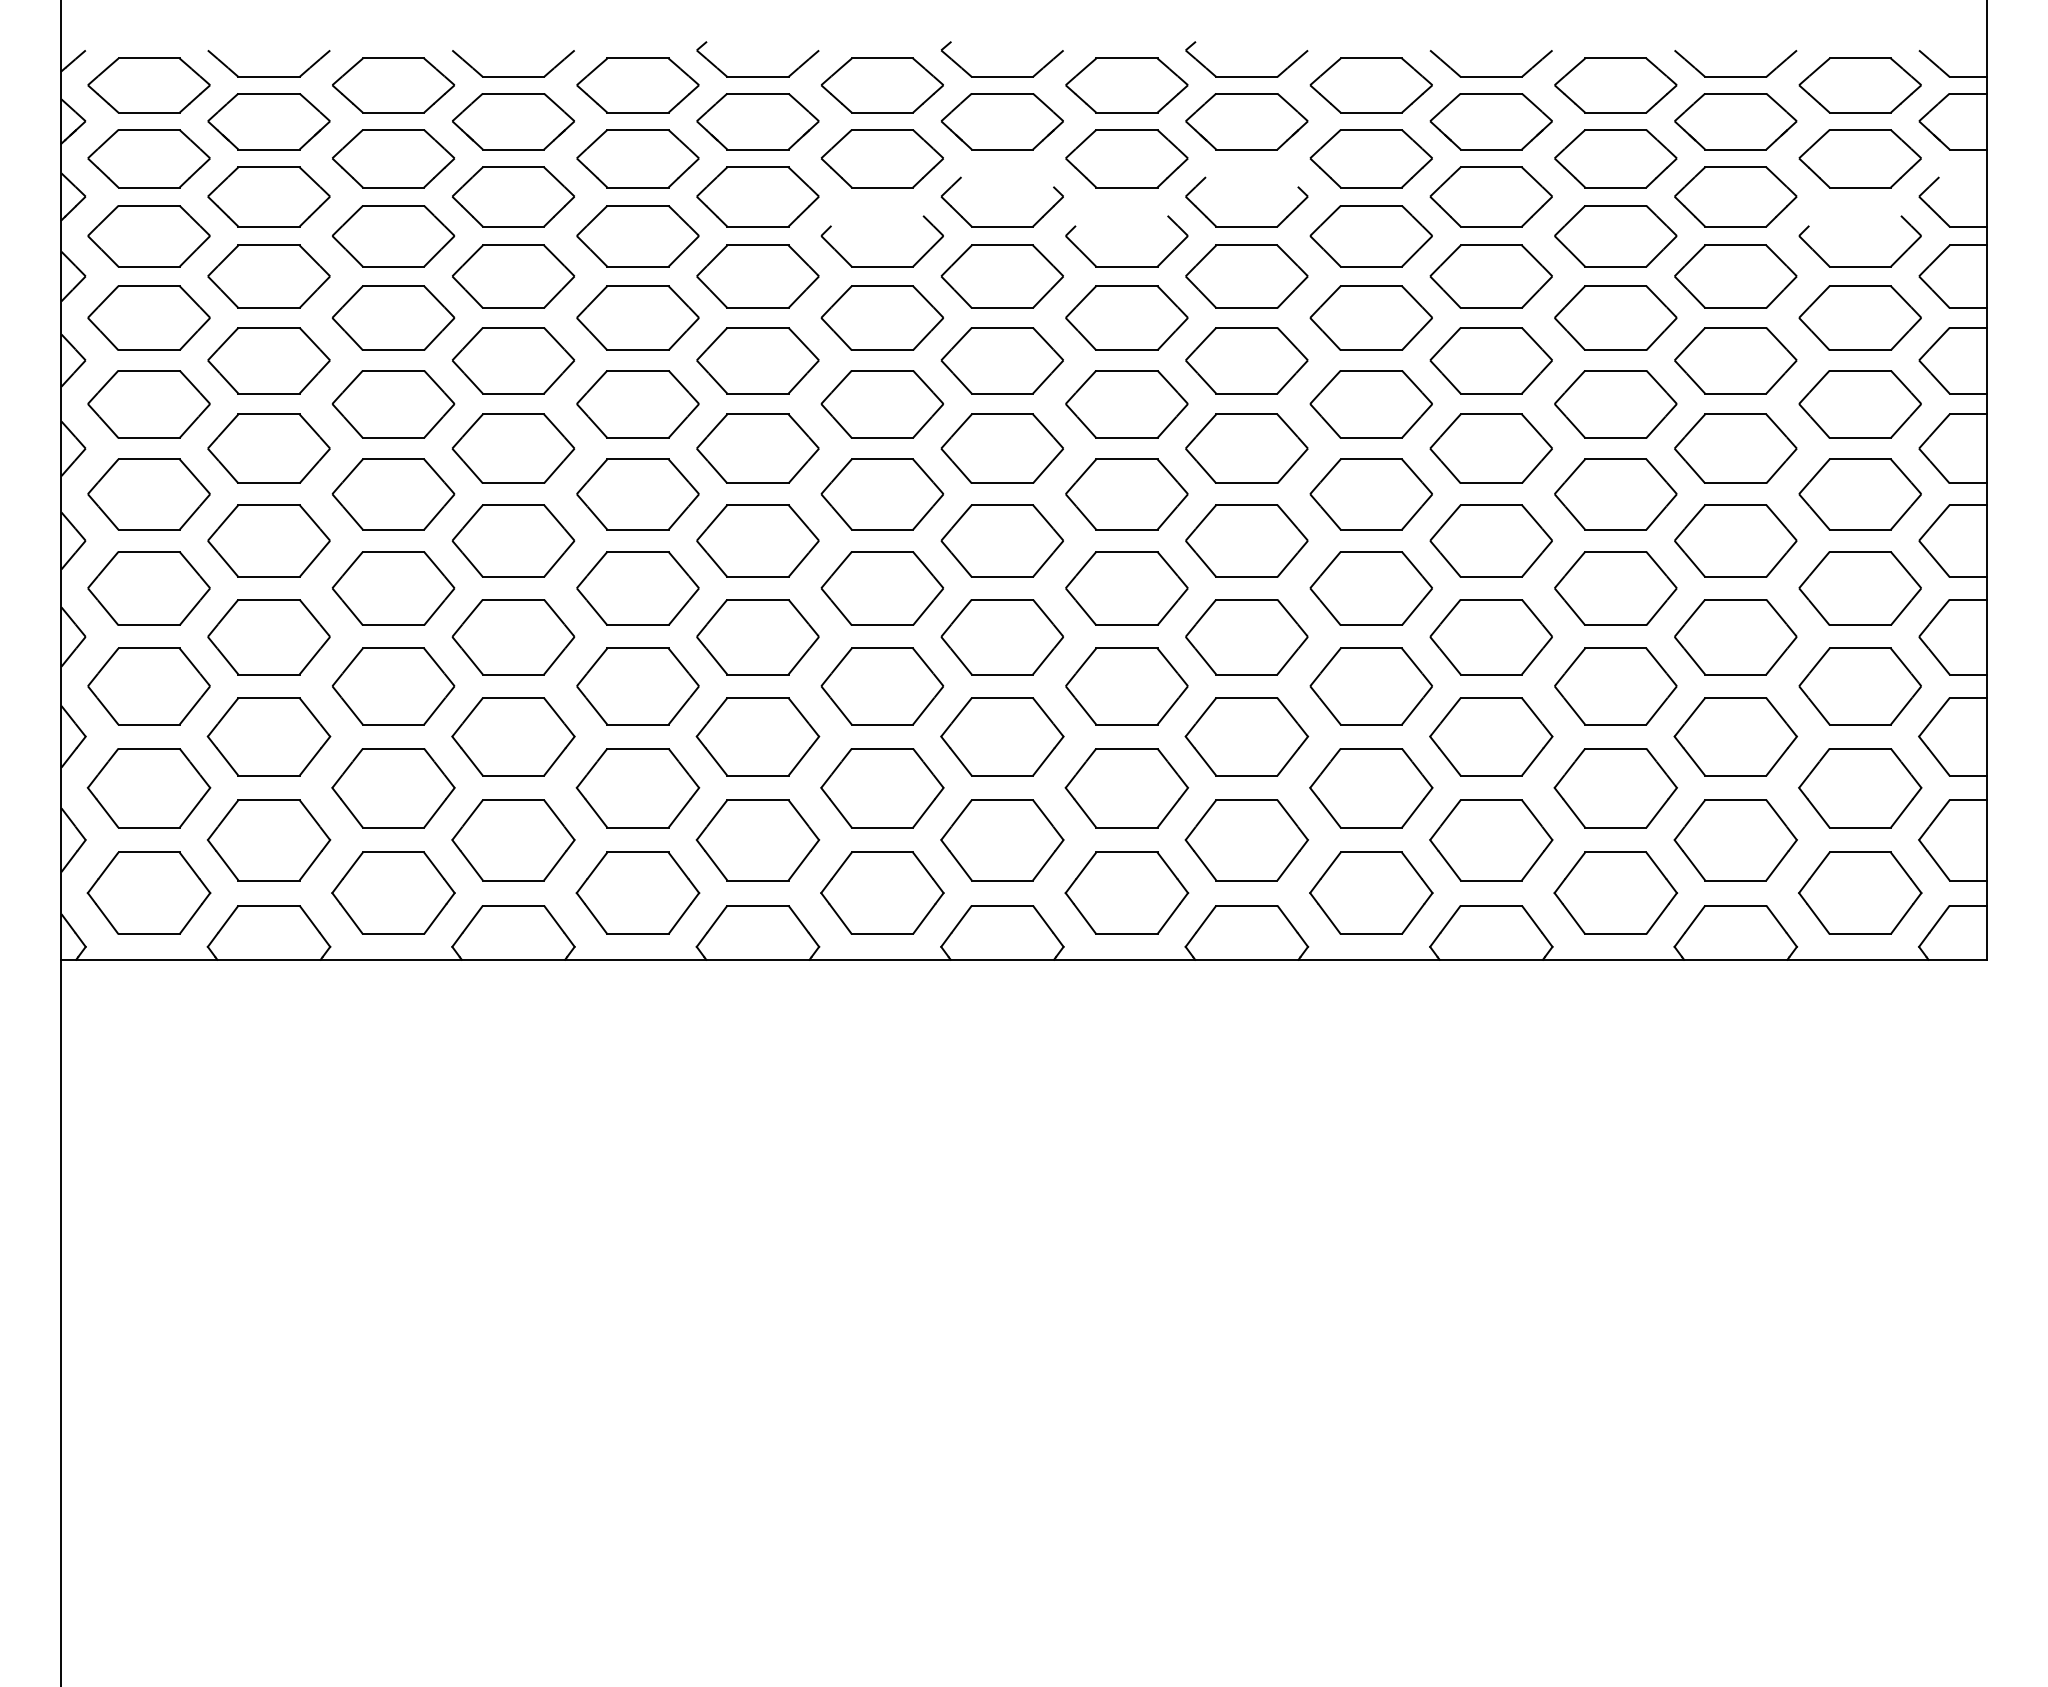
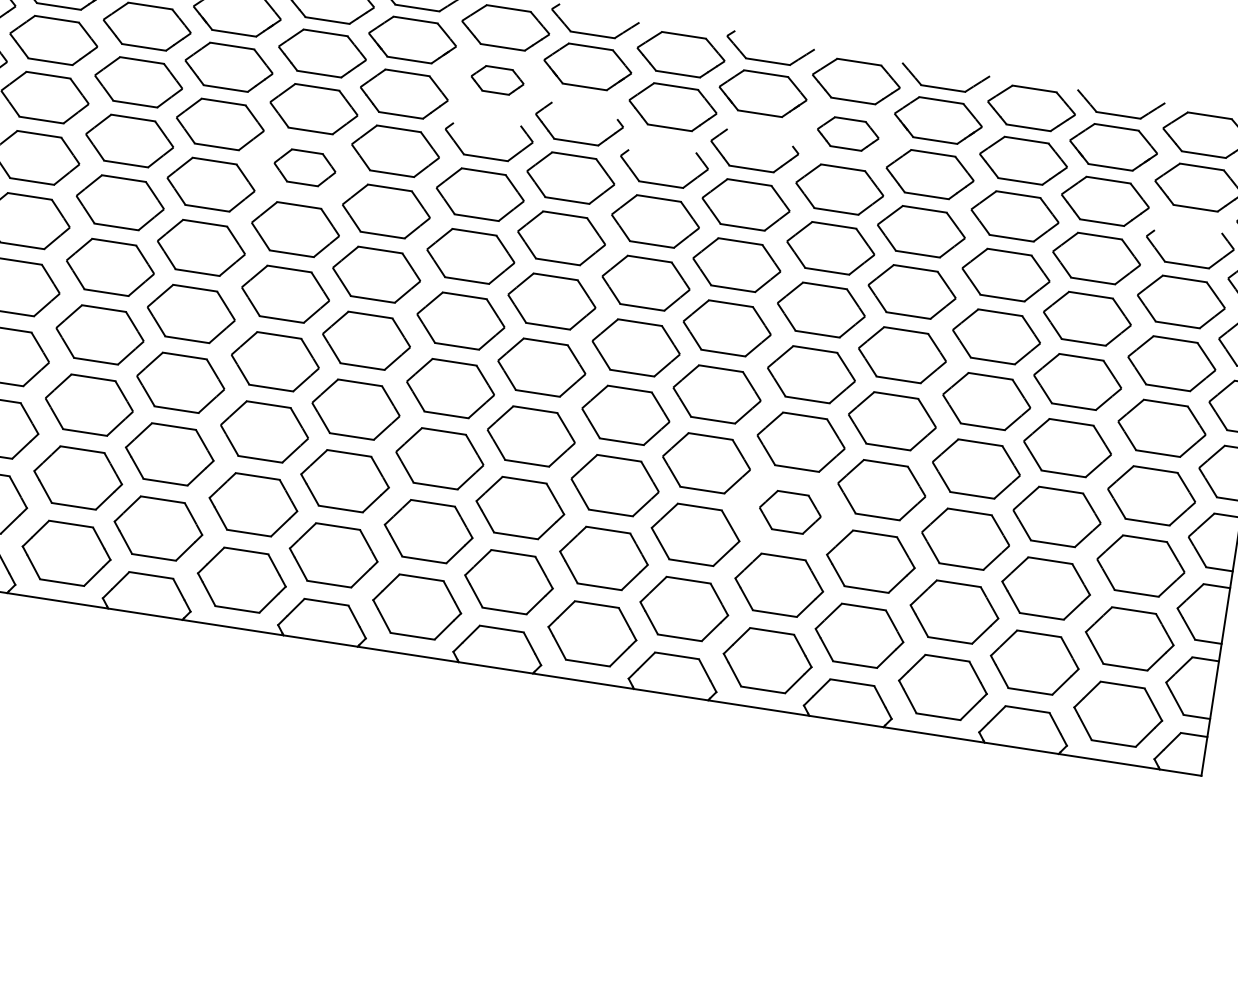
part: (881, 158) -> (497, 80), size x0.6
part: (1370, 158) -> (847, 133), size x0.7
part: (637, 317) -> (304, 167), size x0.7
part: (1370, 686) -> (789, 512), size x0.7

